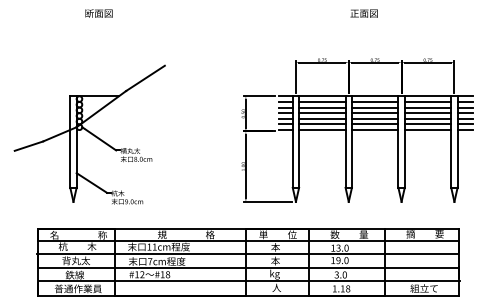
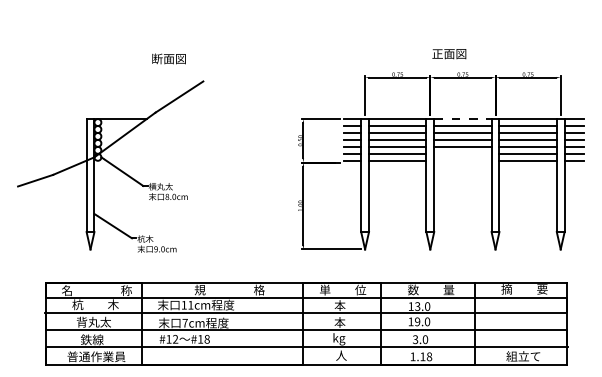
text: (98, 13) -> (168, 58), moved
text: (364, 13) -> (449, 54), moved
line: (374, 96) -> (462, 119), solid -> dashed
line: (374, 124) -> (462, 153), removed
line: (374, 129) -> (462, 160), removed

